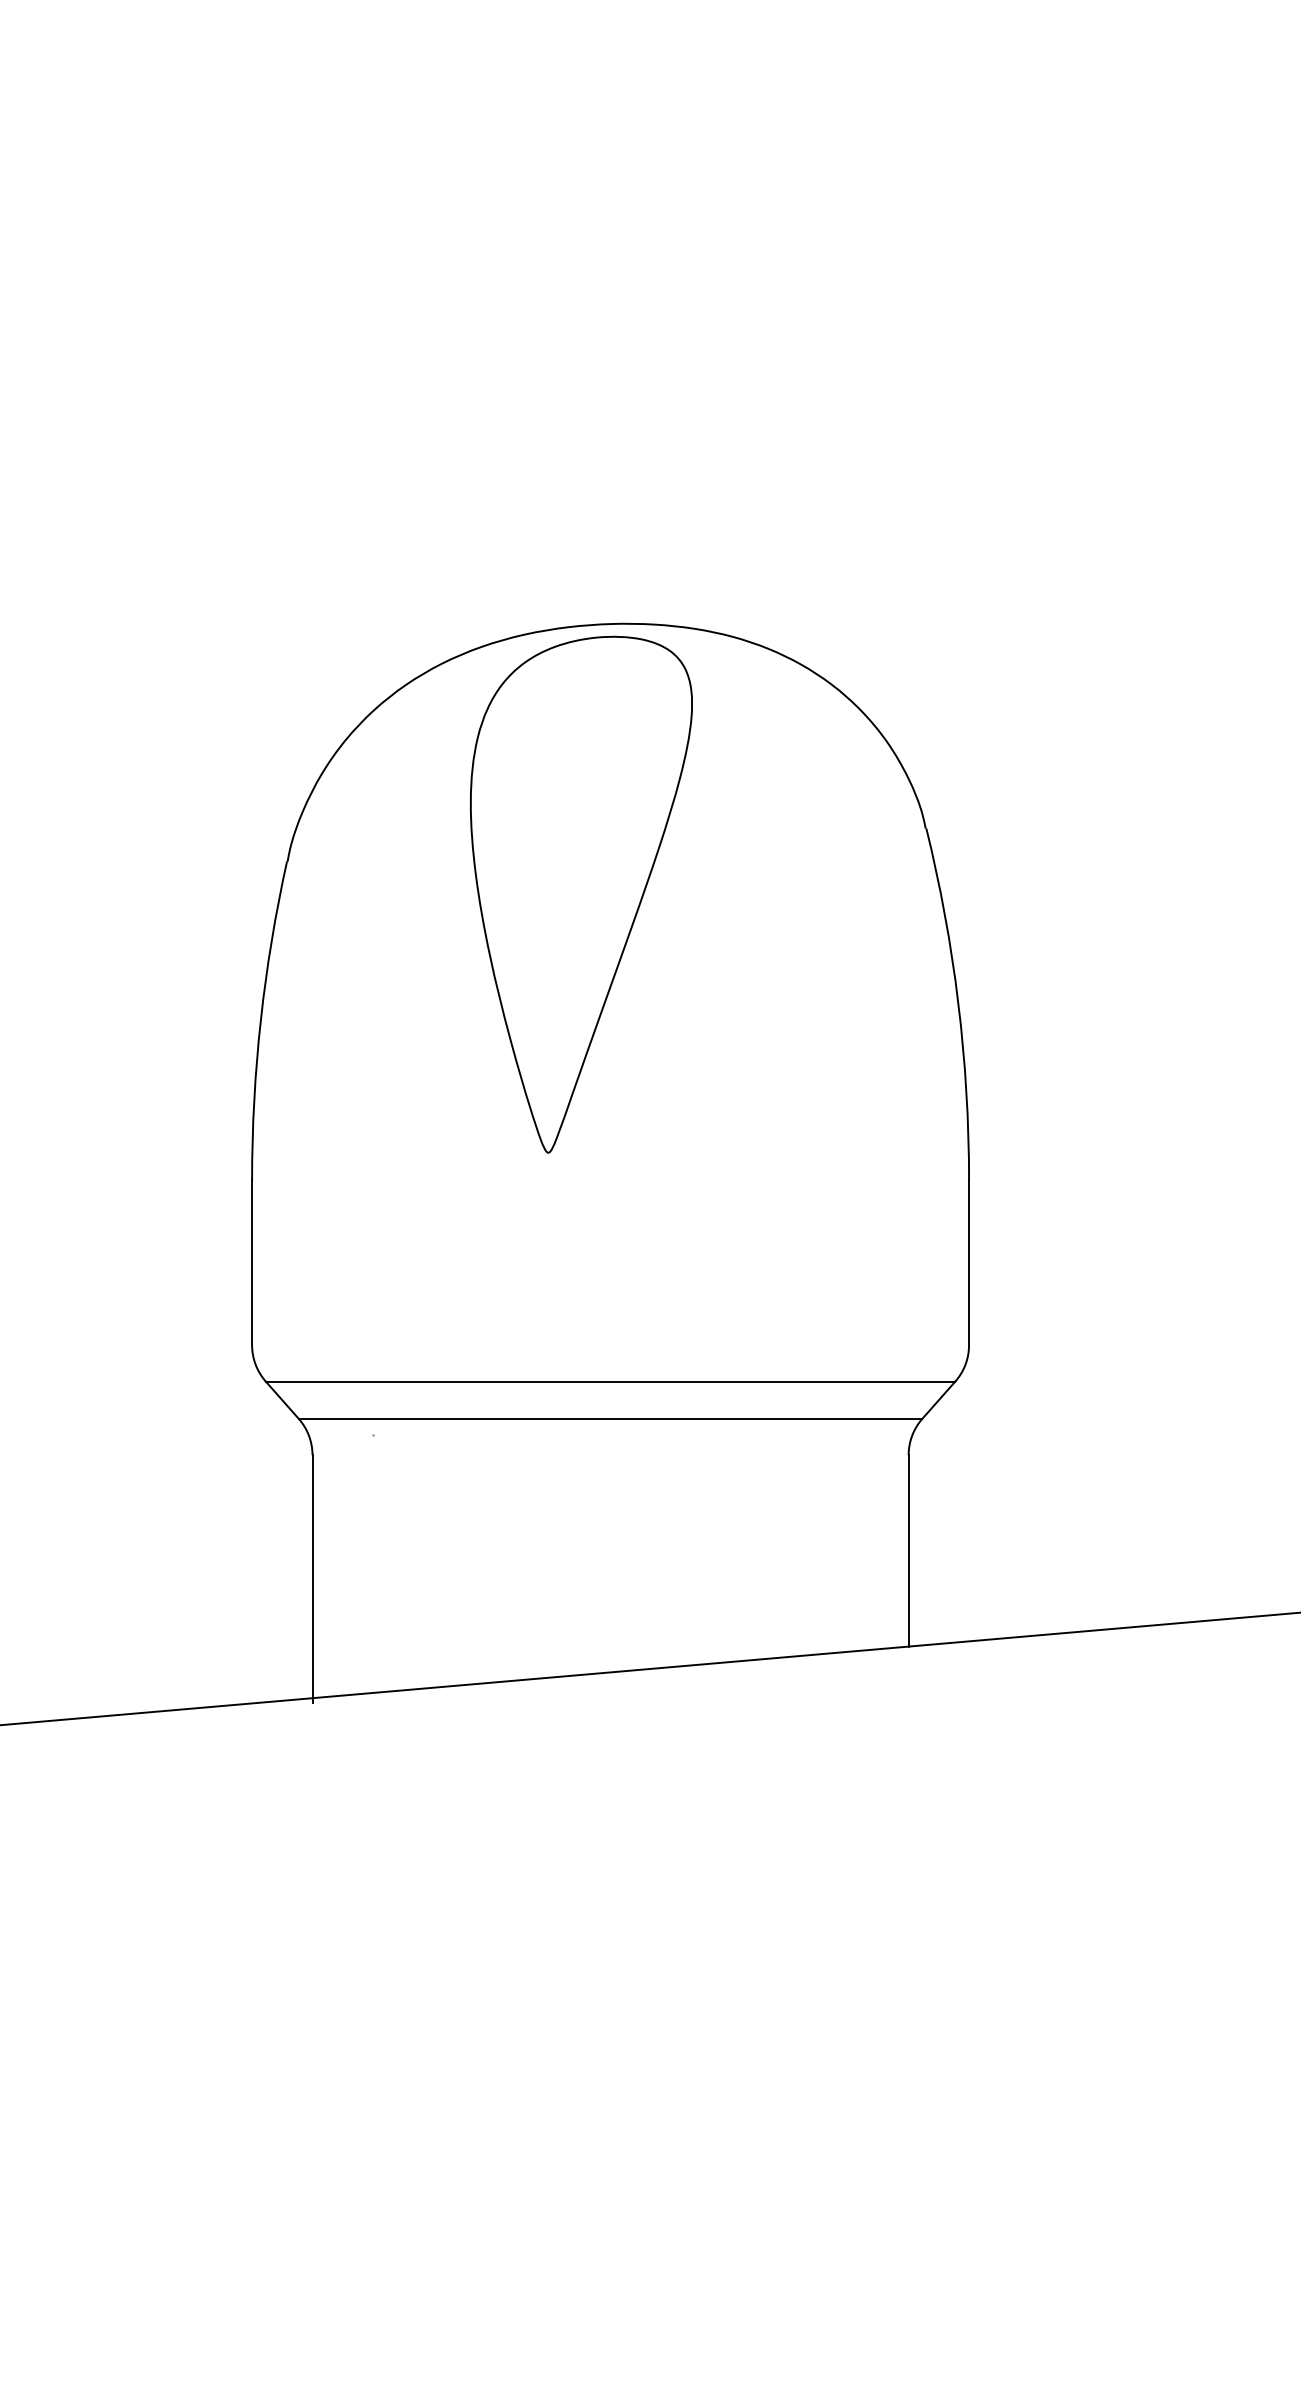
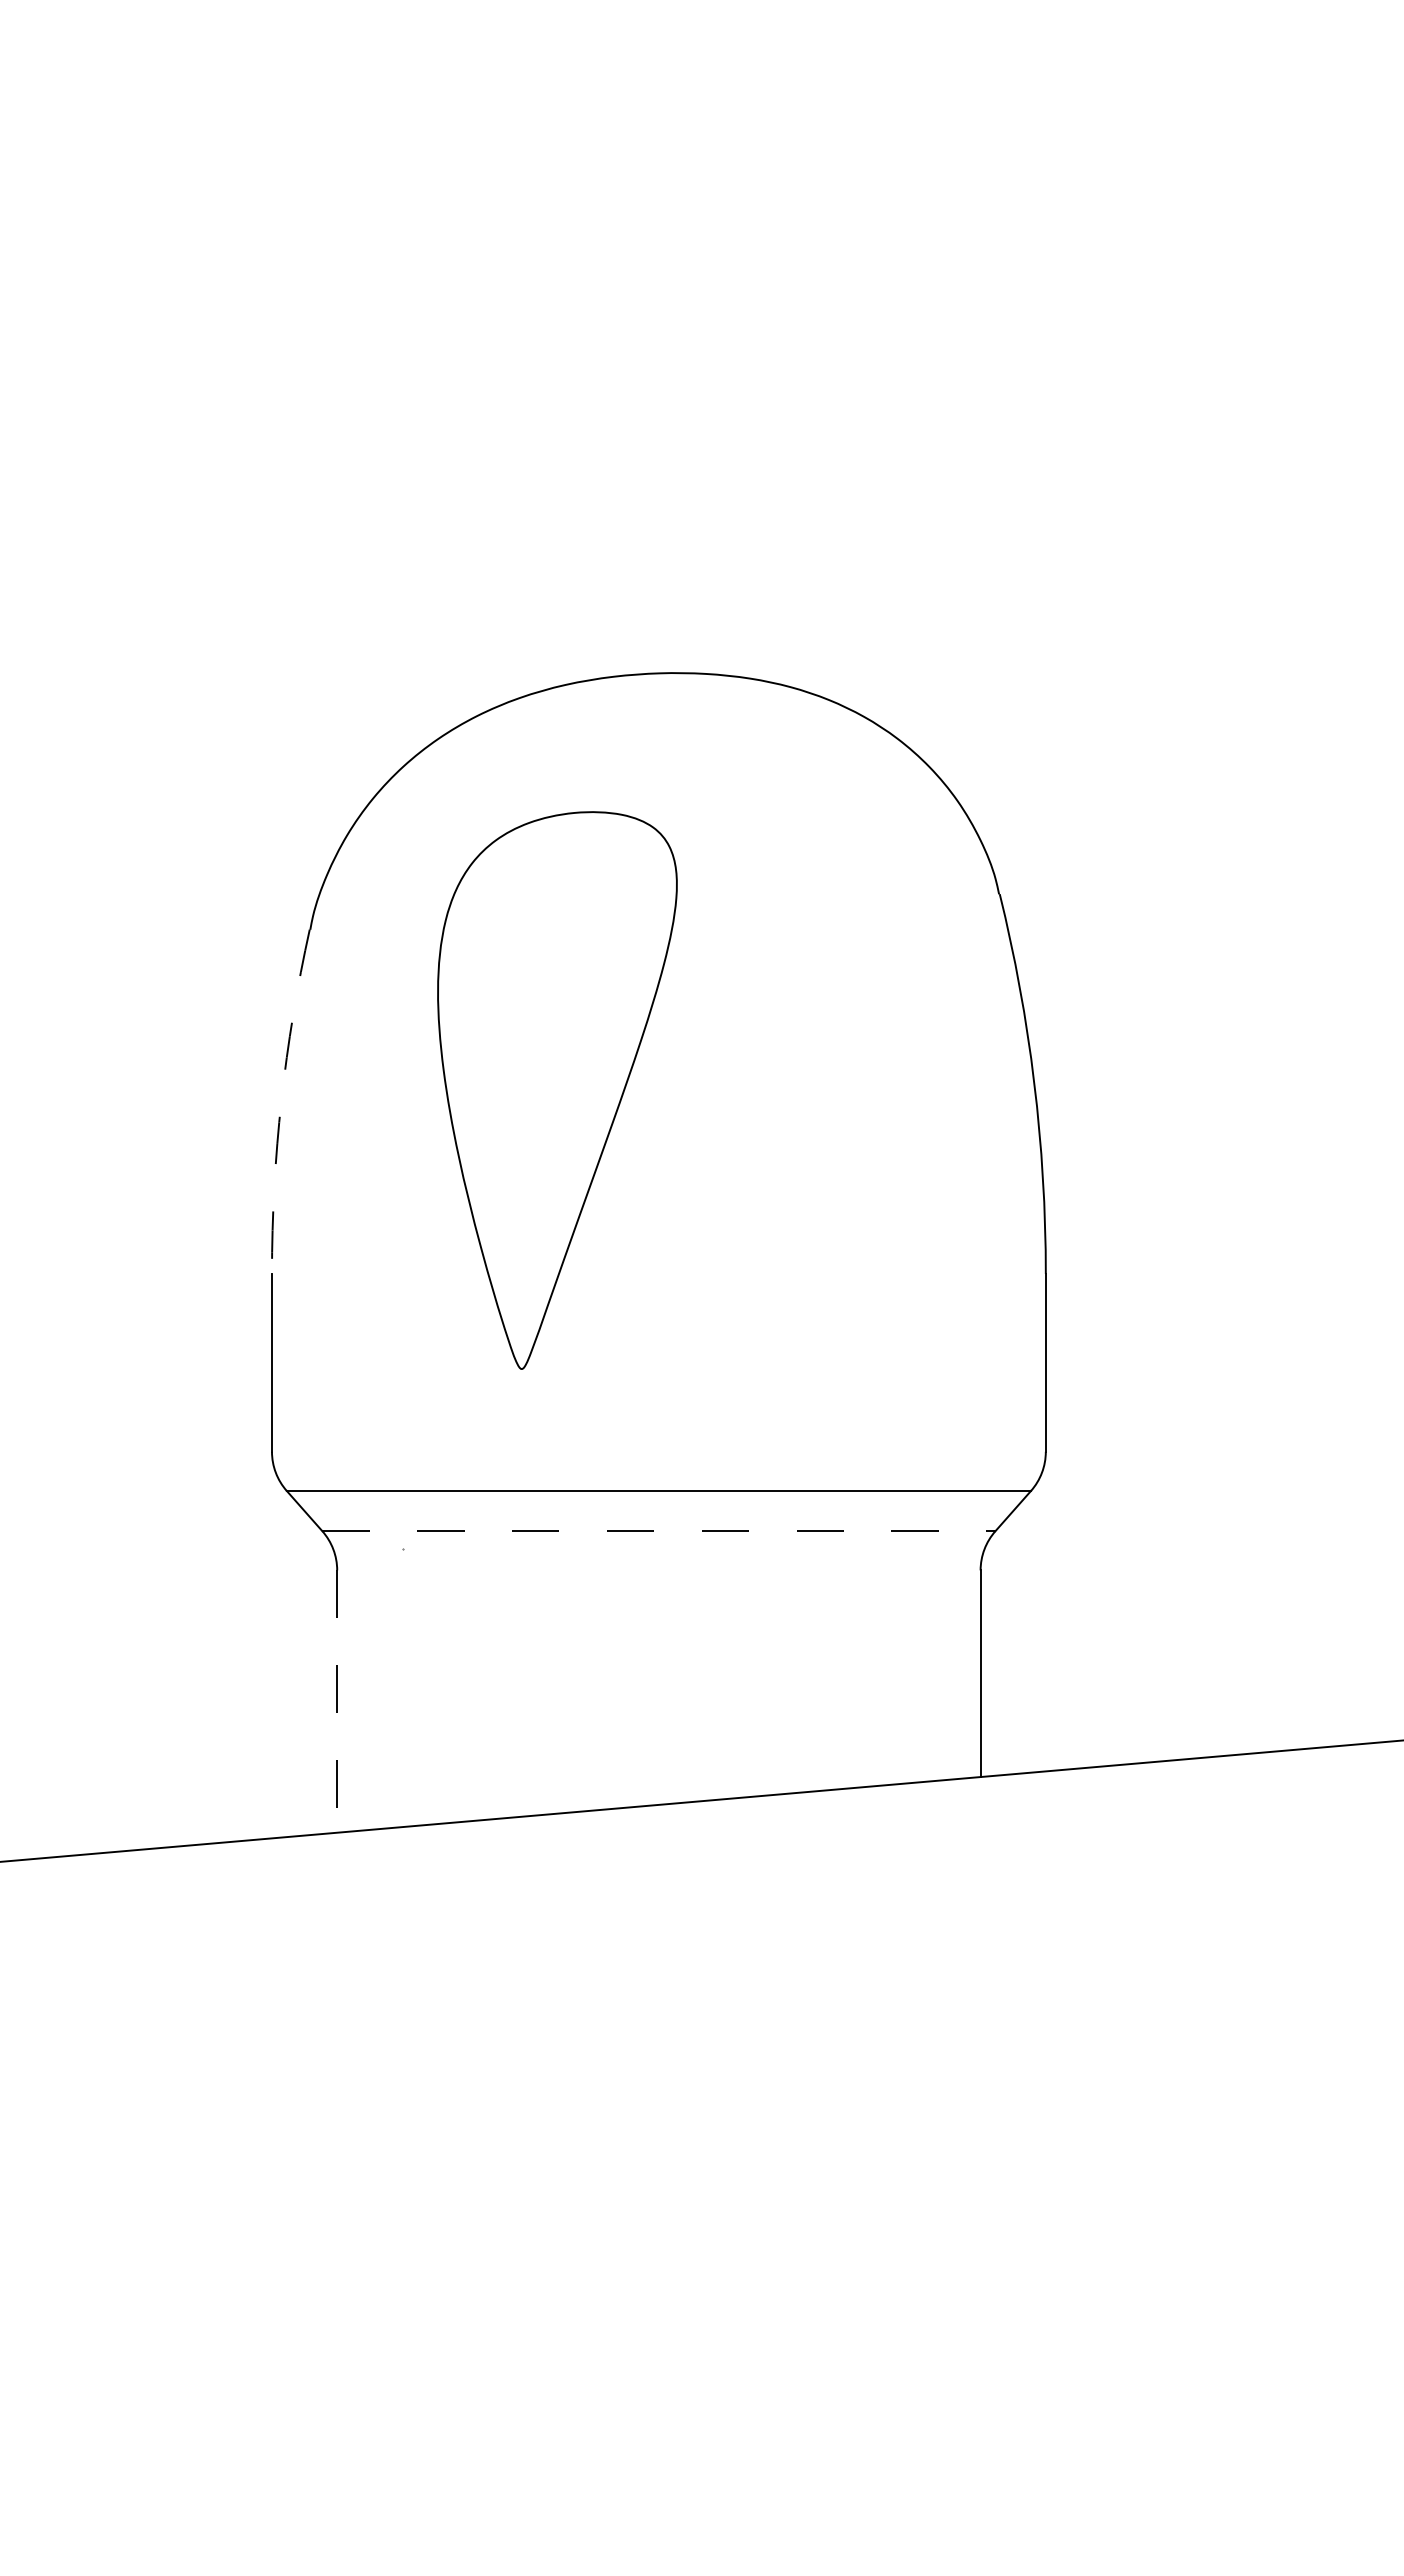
part: (581, 894) -> (557, 1090), moved
arc: (260, 1019) -> (281, 1100), solid -> dashed
line: (610, 1419) -> (658, 1531), solid -> dashed
line: (312, 1579) -> (337, 1704), solid -> dashed

